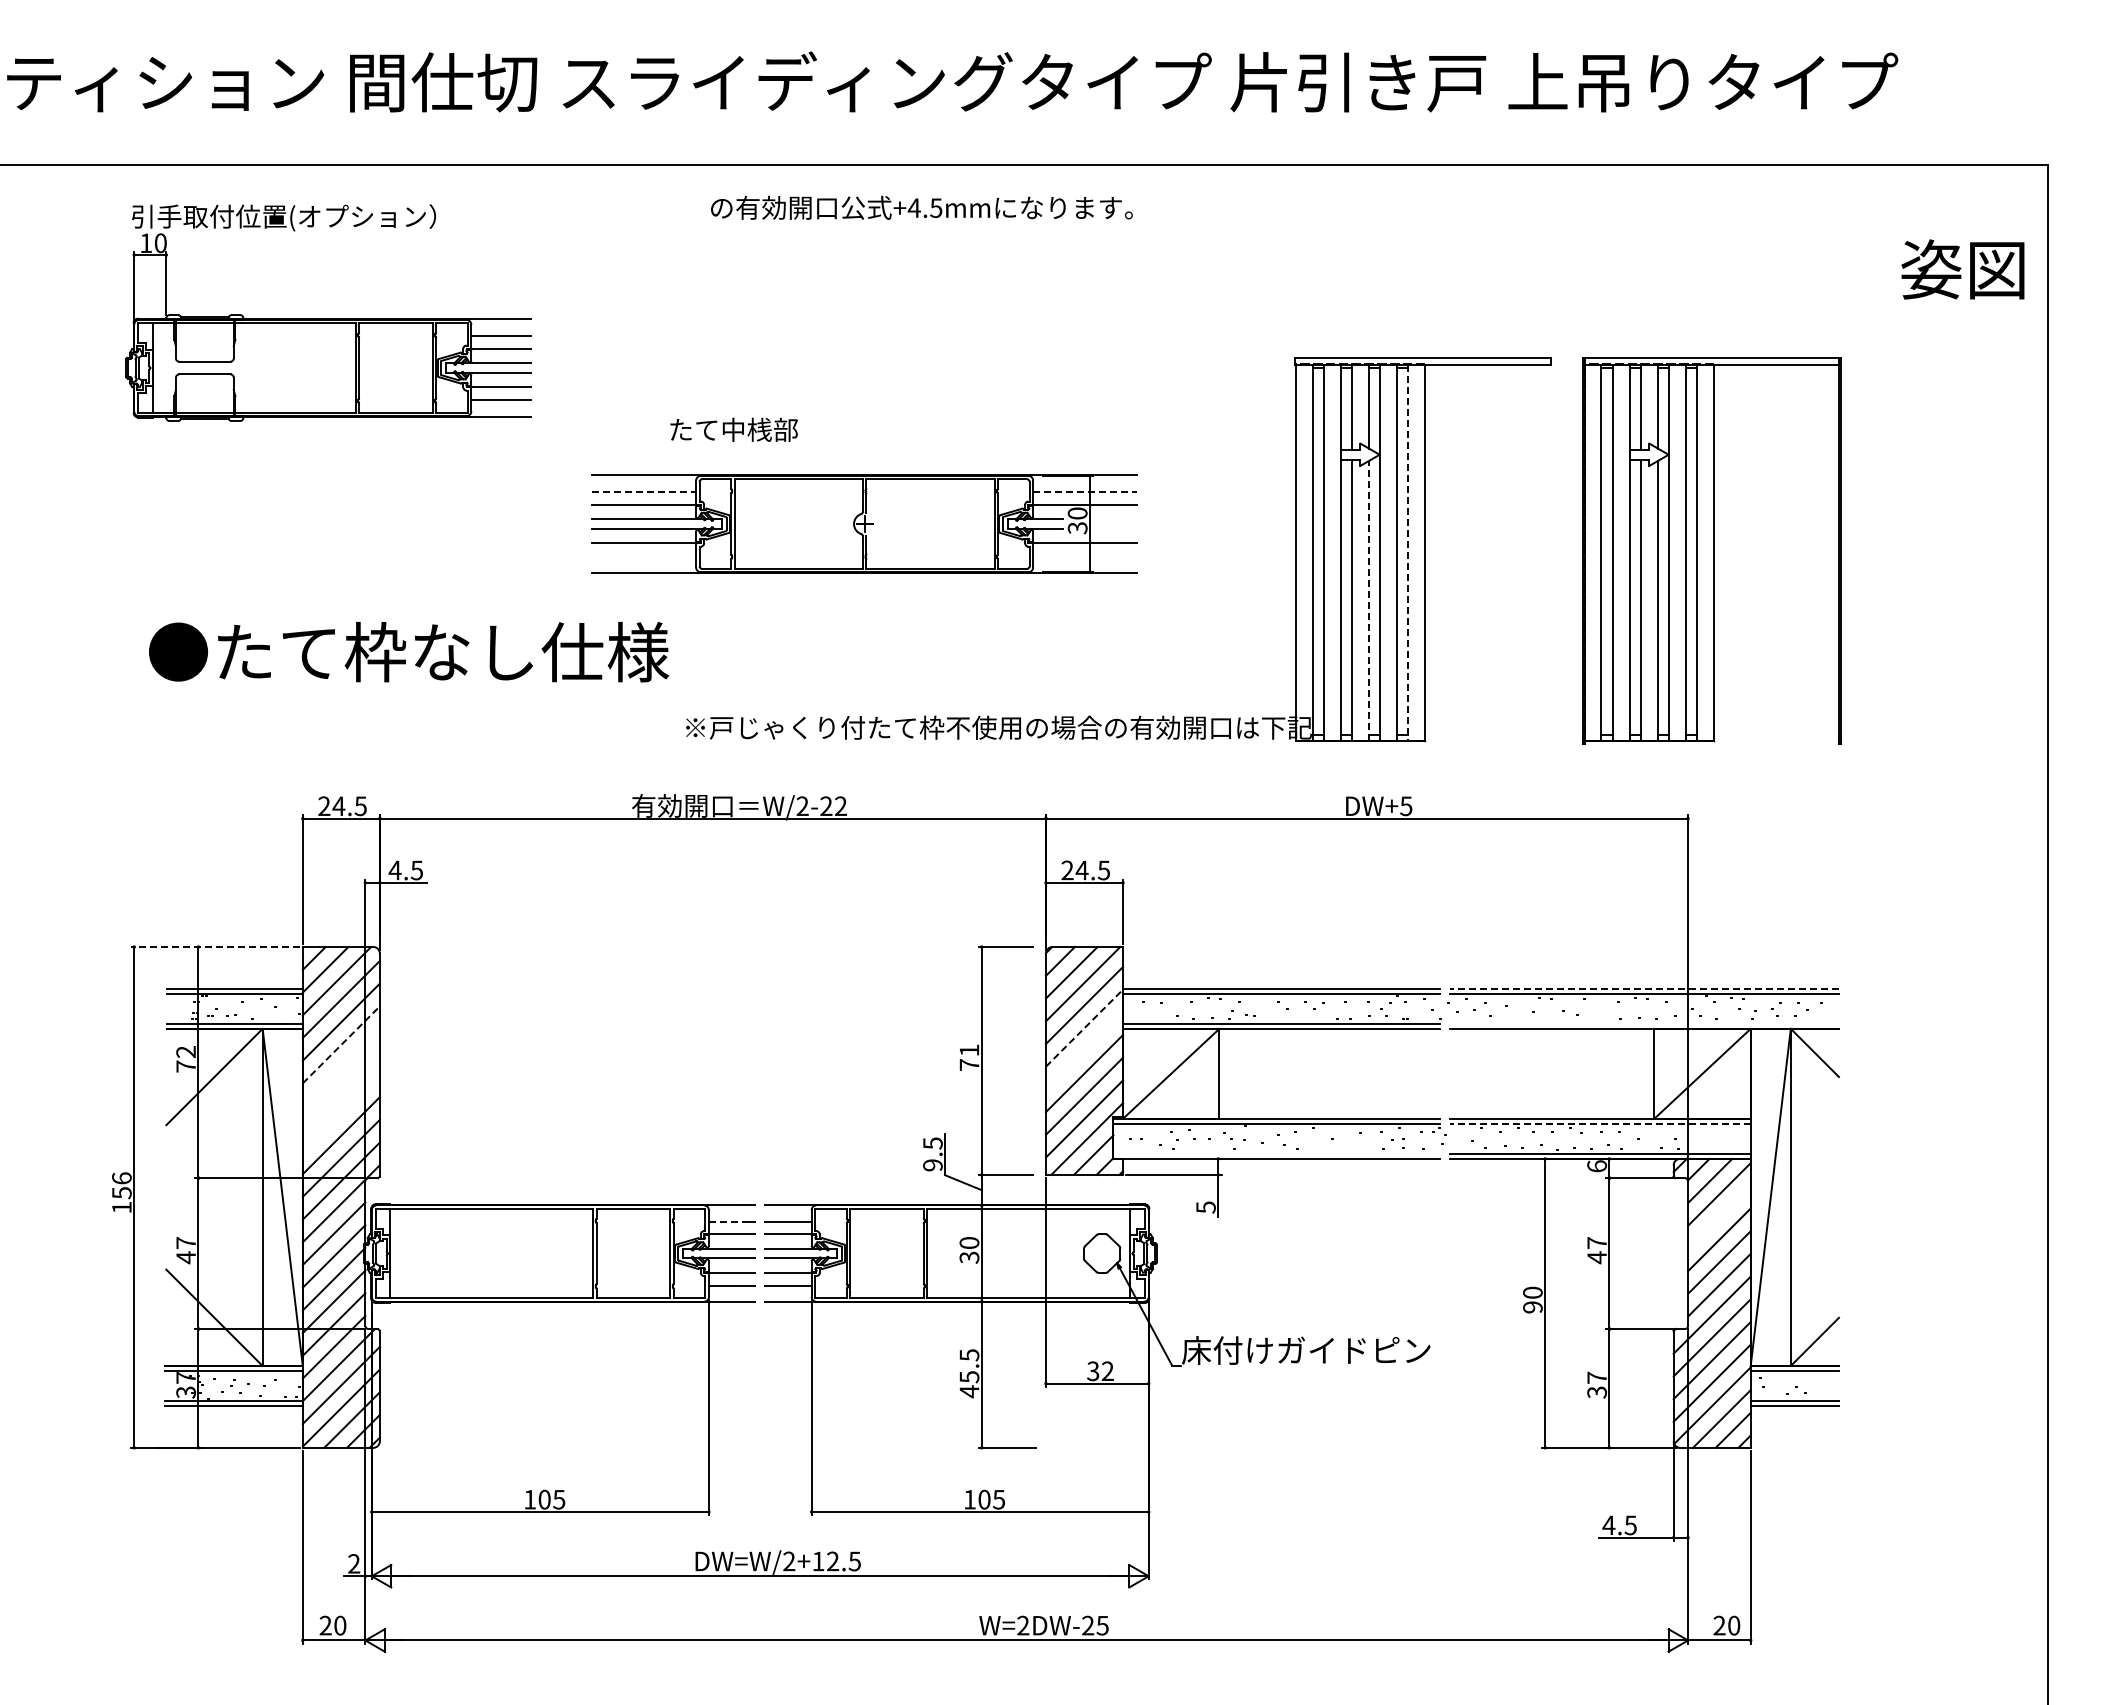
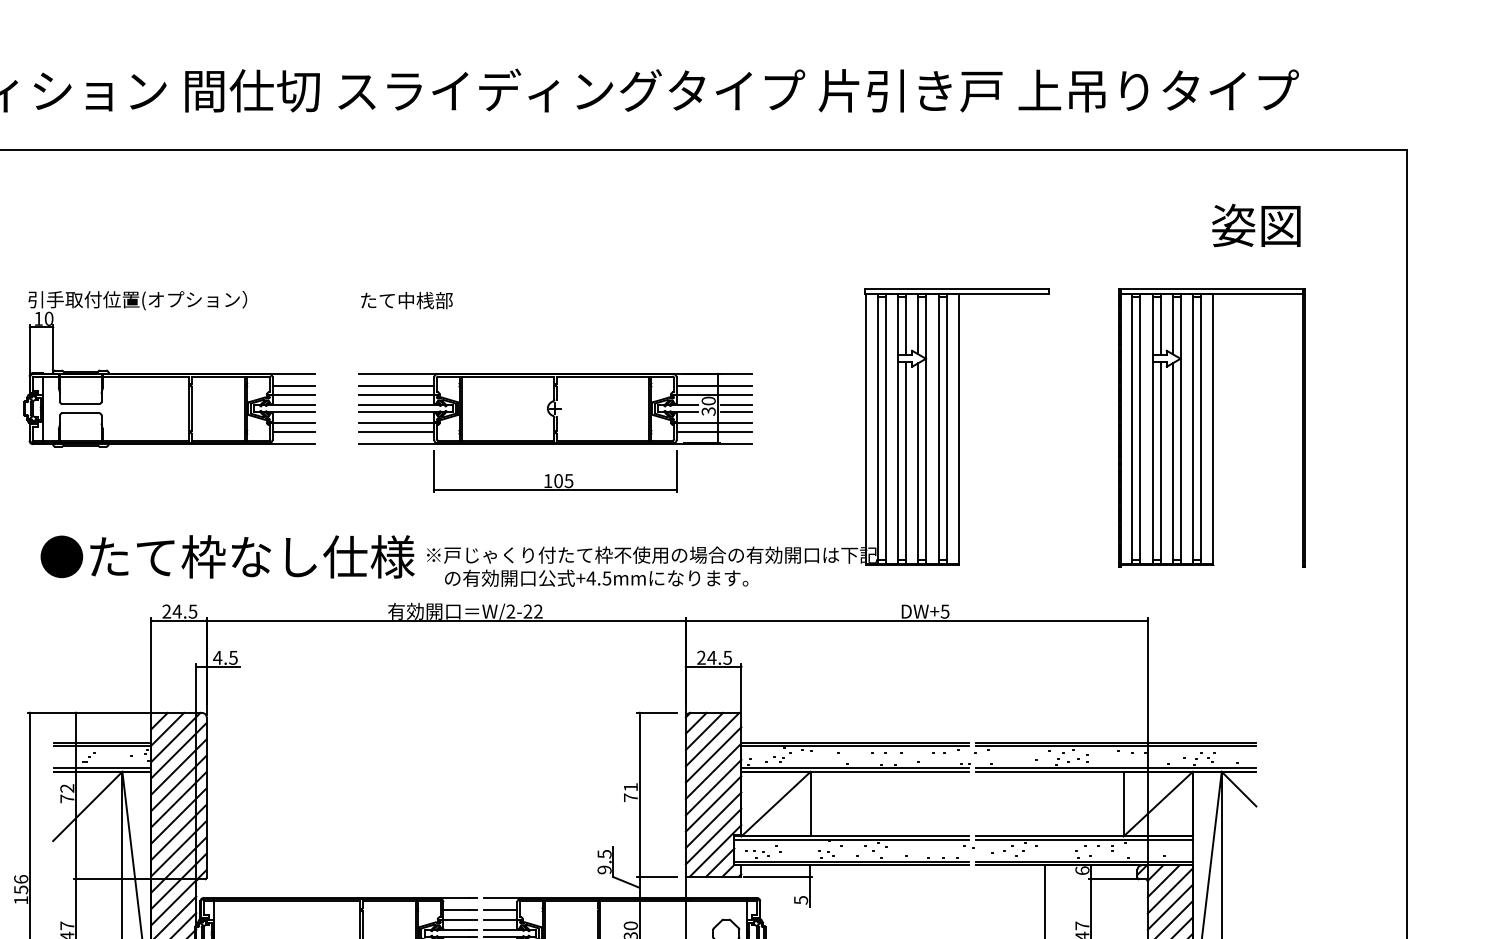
text: (921, 207) -> (596, 578), moved
text: (1962, 269) -> (1256, 225), moved
part: (328, 312) -> (169, 368), moved
text: (733, 429) -> (406, 300), moved
line: (644, 491) -> (397, 385), dashed -> solid
line: (1085, 491) -> (714, 385), dashed -> solid
line: (1115, 519) -> (735, 405), added
line: (1115, 528) -> (735, 411), added
part: (1711, 550) -> (1211, 427), moved
line: (1408, 552) -> (946, 429), dashed -> solid
line: (644, 556) -> (397, 431), added
line: (1085, 556) -> (714, 431), added
line: (1368, 600) -> (917, 463), dashed -> solid
part: (864, 611) -> (555, 471), added
text: (409, 652) -> (228, 557), moved
line: (214, 947) -> (87, 713), dashed -> solid
line: (1644, 988) -> (1116, 742), dashed -> solid
line: (1643, 1024) -> (1115, 768), added
line: (1084, 1027) -> (713, 770), dashed -> solid
line: (341, 1044) -> (179, 783), dashed -> solid
line: (1084, 1050) -> (713, 787), added
line: (340, 1067) -> (178, 799), added
line: (340, 1089) -> (178, 815), added
line: (340, 1112) -> (178, 831), added
line: (1599, 1123) -> (1084, 839), dashed -> solid
line: (1276, 1154) -> (851, 862), added
line: (1719, 1216) -> (1170, 906), added
line: (726, 1221) -> (456, 910), dashed -> solid

